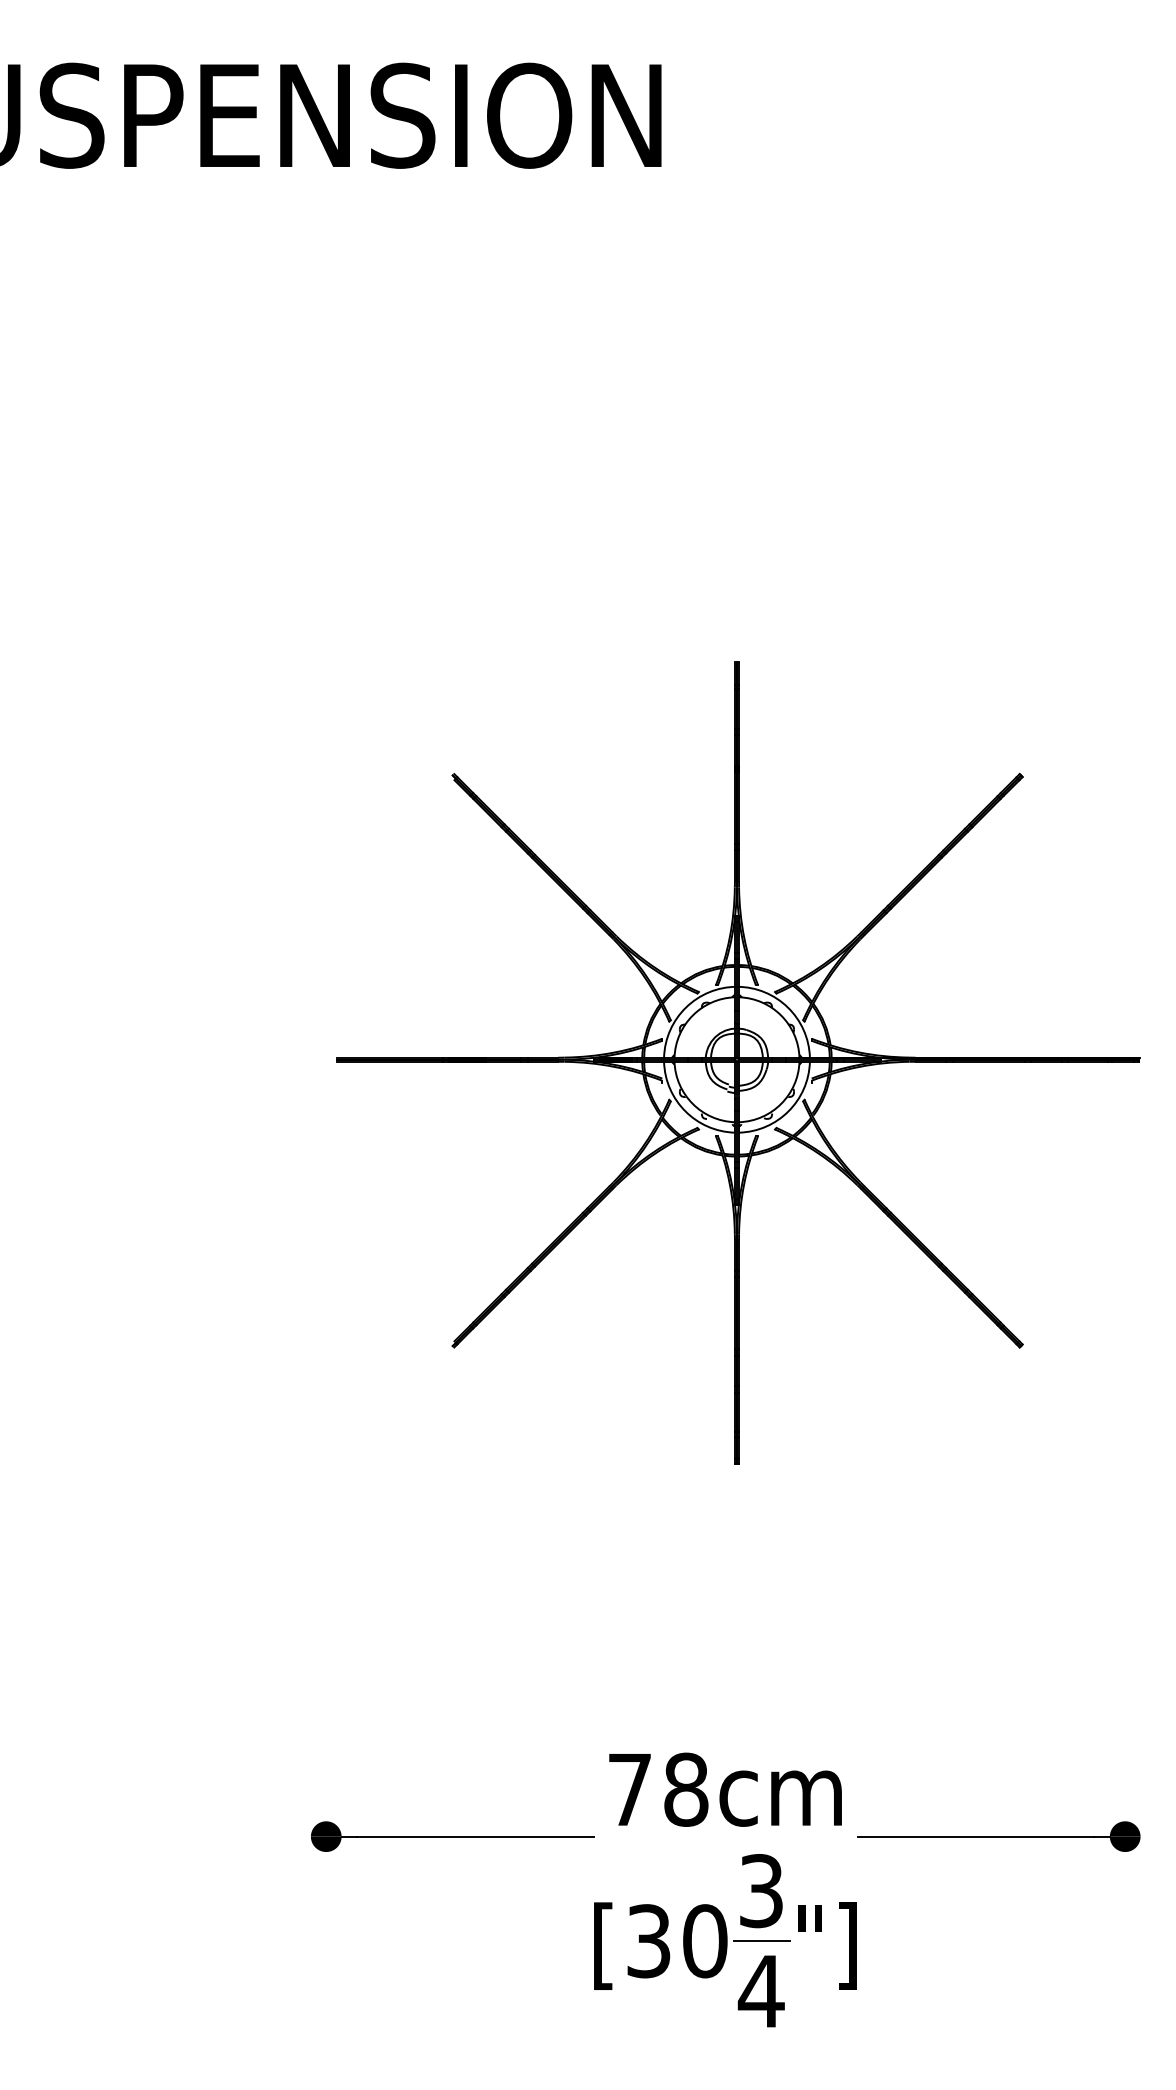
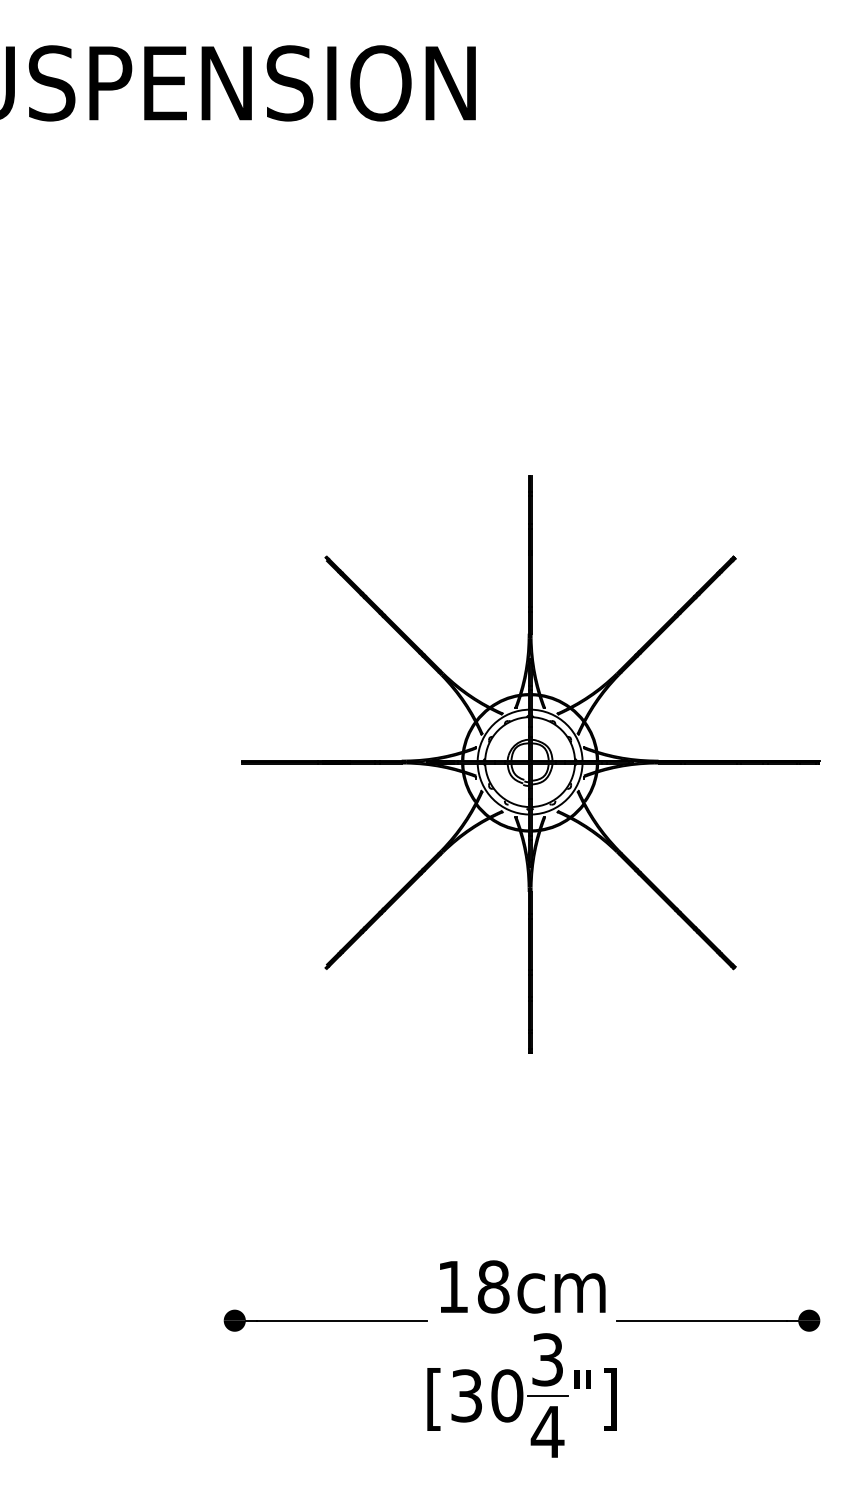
text: (629, 1789) -> (452, 1286), 78cm -> 18cm

